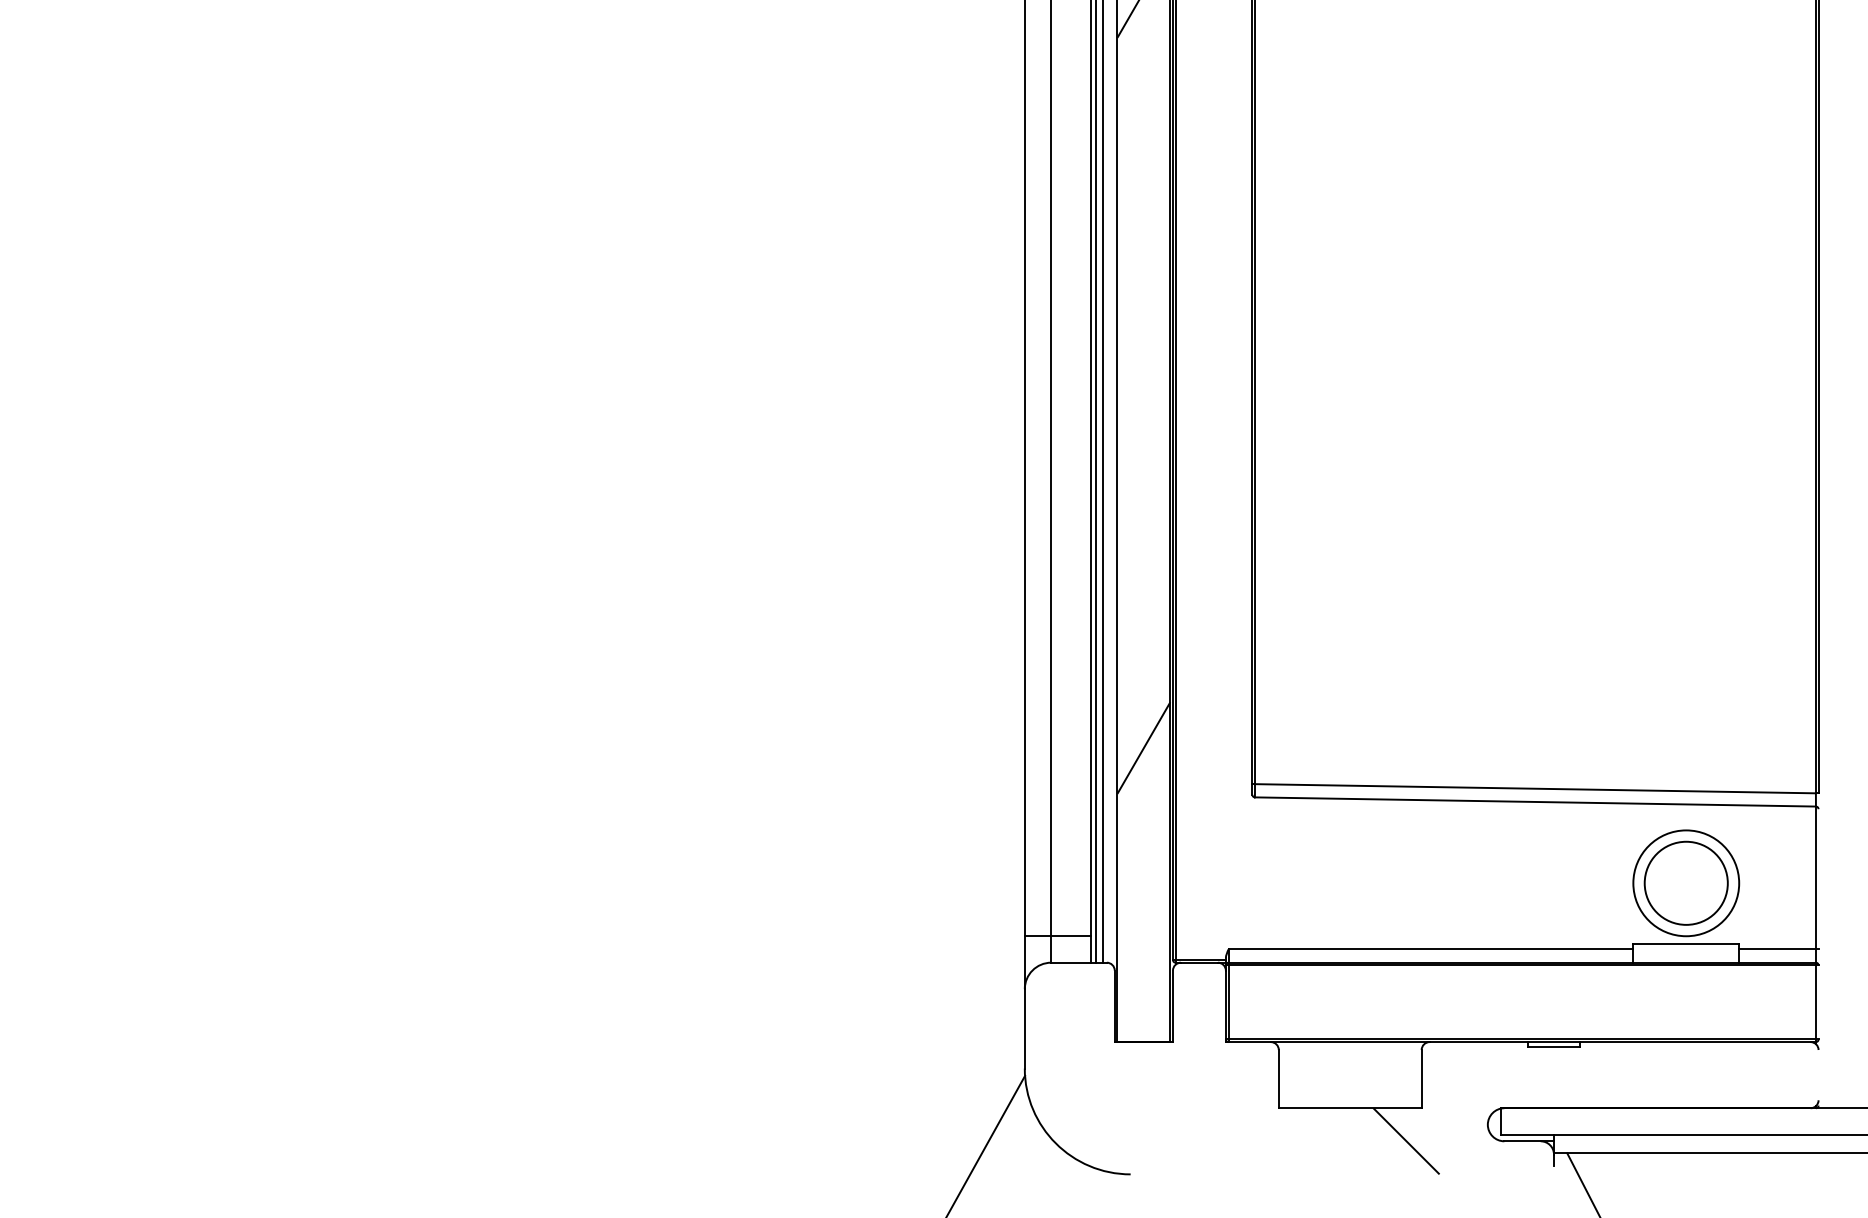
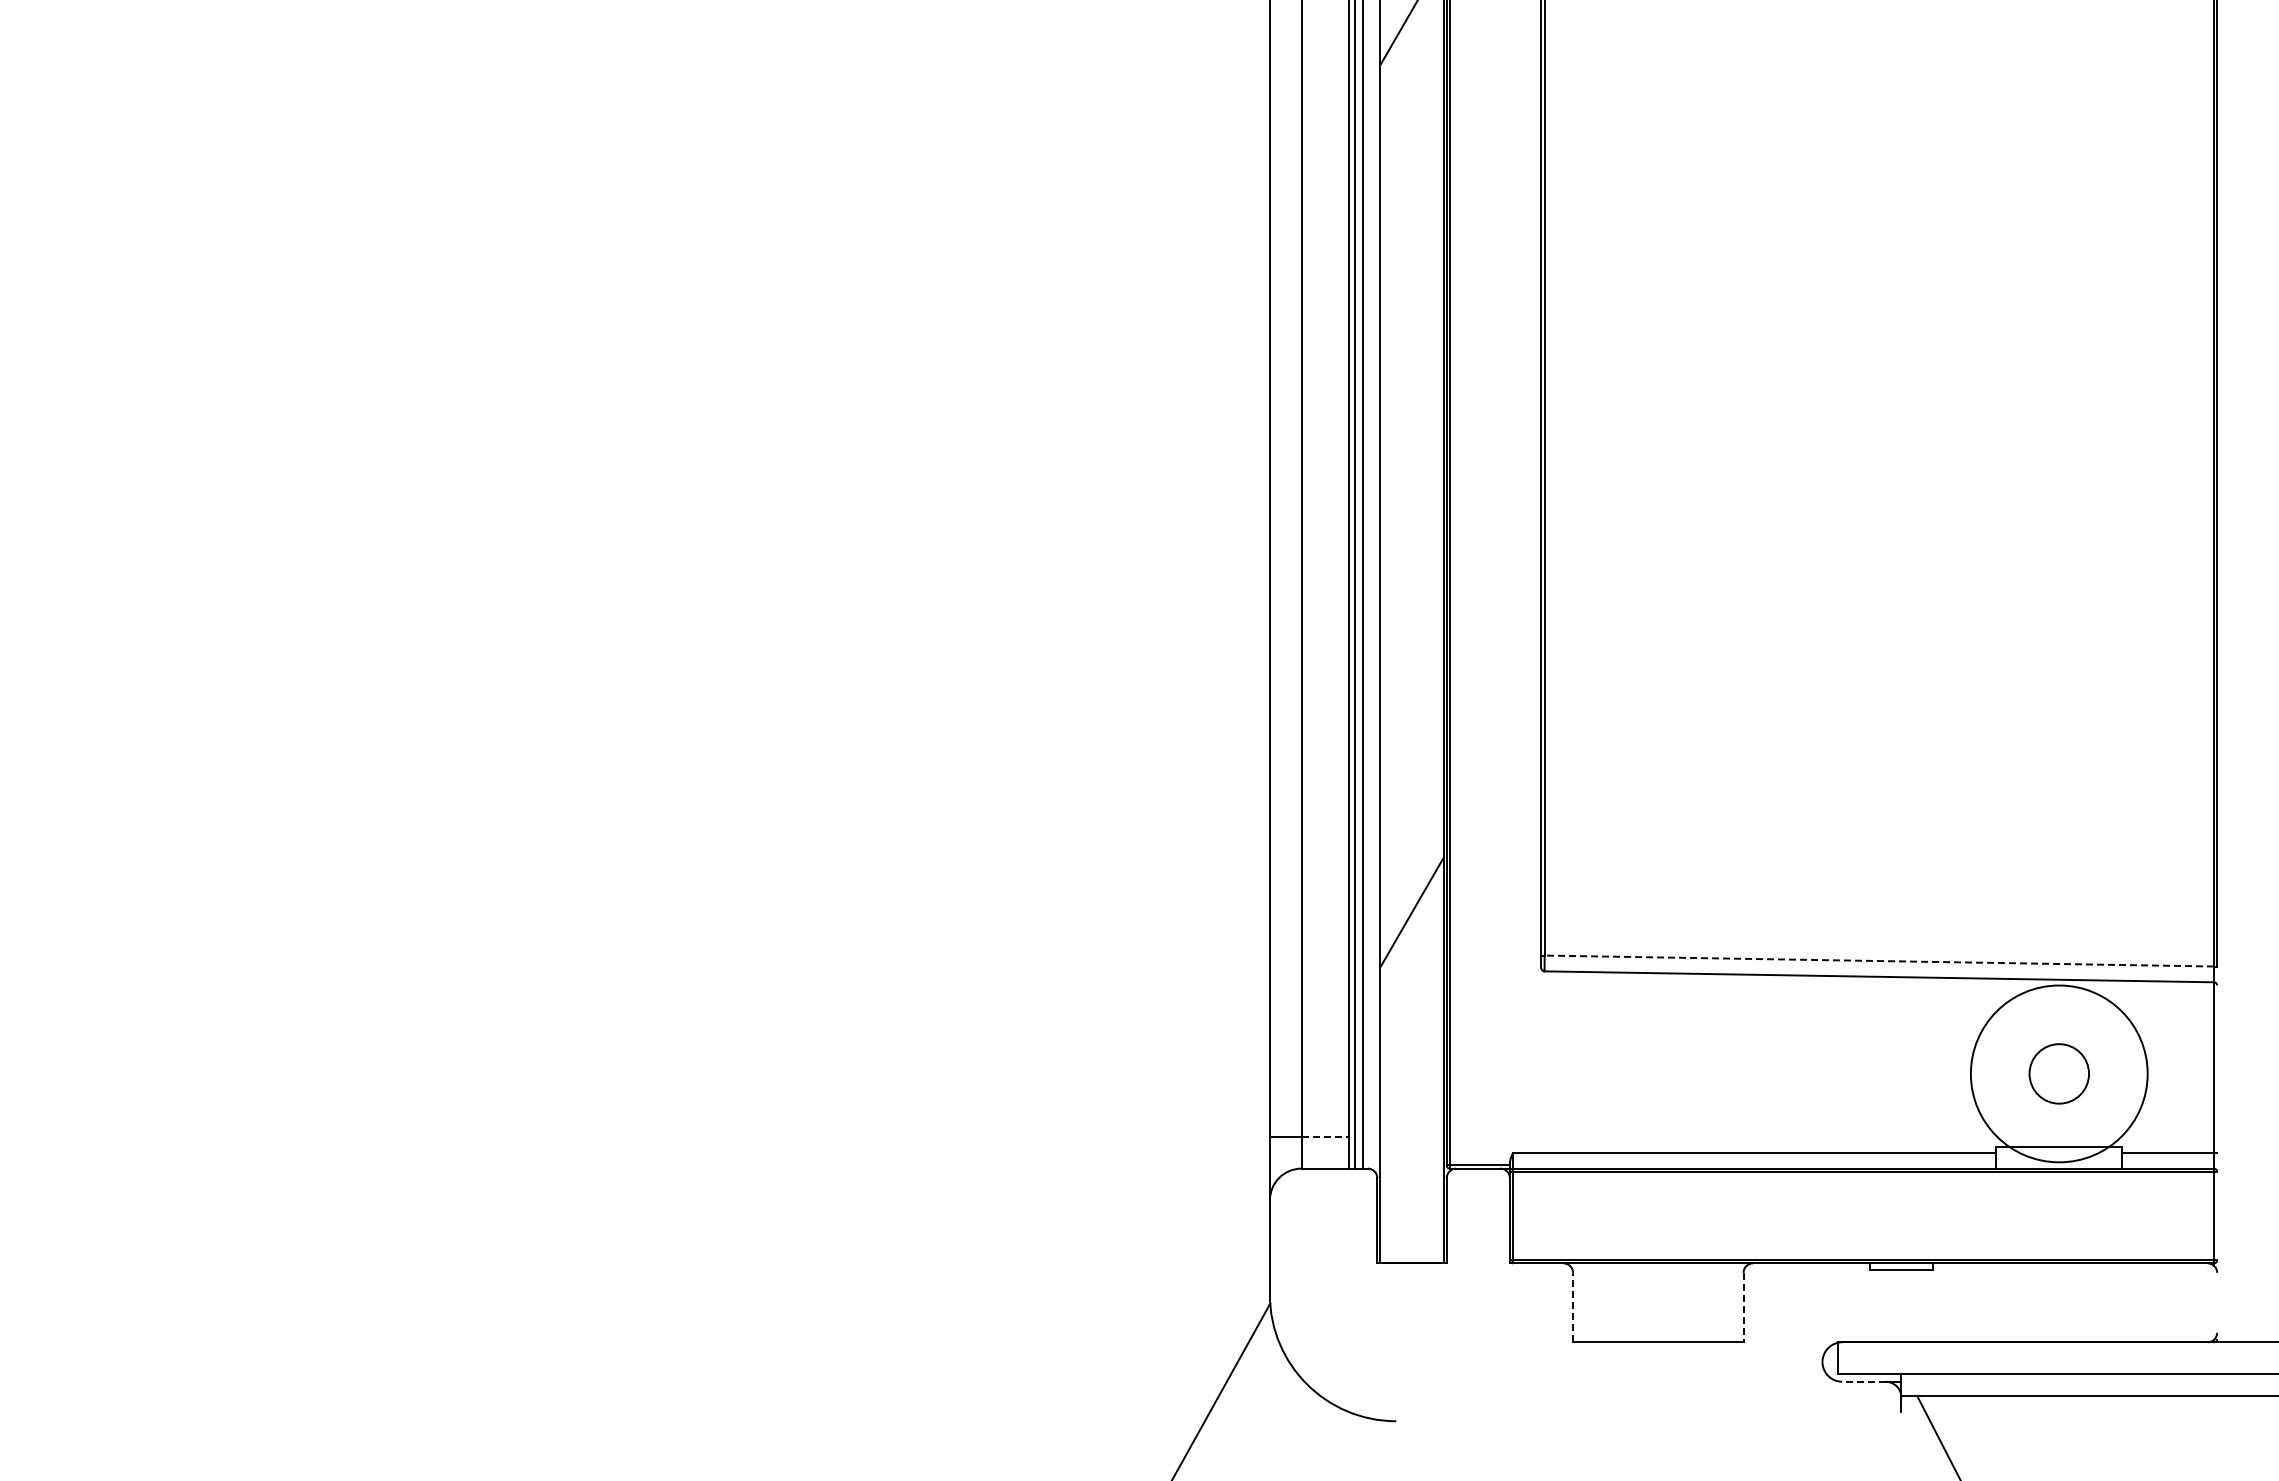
line: (1535, 789) -> (1879, 961), solid -> dashed
circle: (1685, 882) -> (2058, 1073), size x0.6
circle: (1686, 882) -> (2059, 1073), size x1.4
line: (1071, 936) -> (1325, 1137), solid -> dashed
line: (1279, 1079) -> (1573, 1307), solid -> dashed
line: (1421, 1079) -> (1743, 1307), solid -> dashed
hatch: (1405, 1141) -> (1724, 1381), removed
line: (1522, 1141) -> (1863, 1381), solid -> dashed

